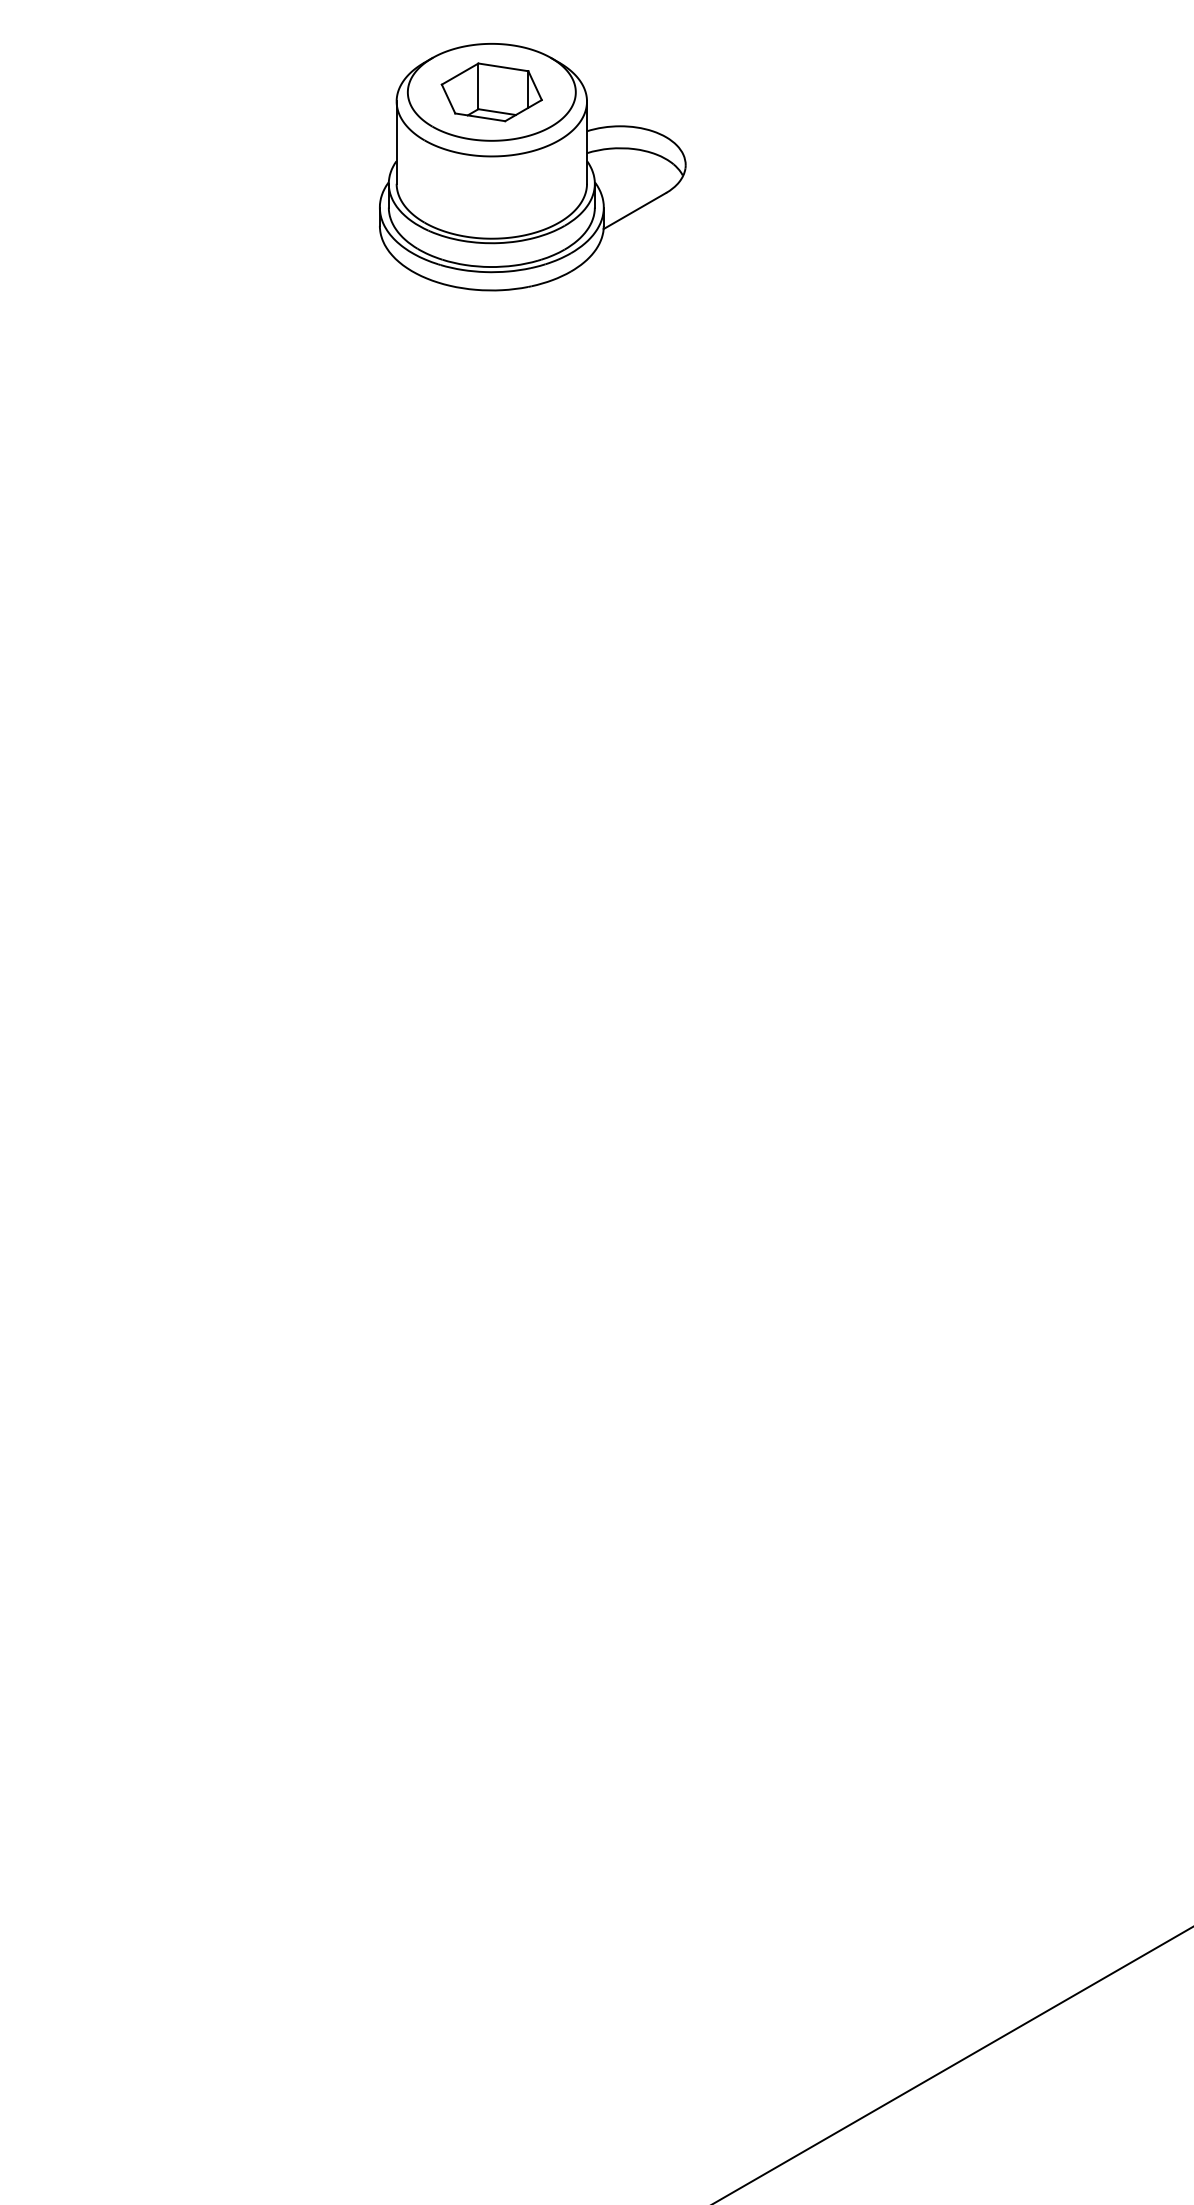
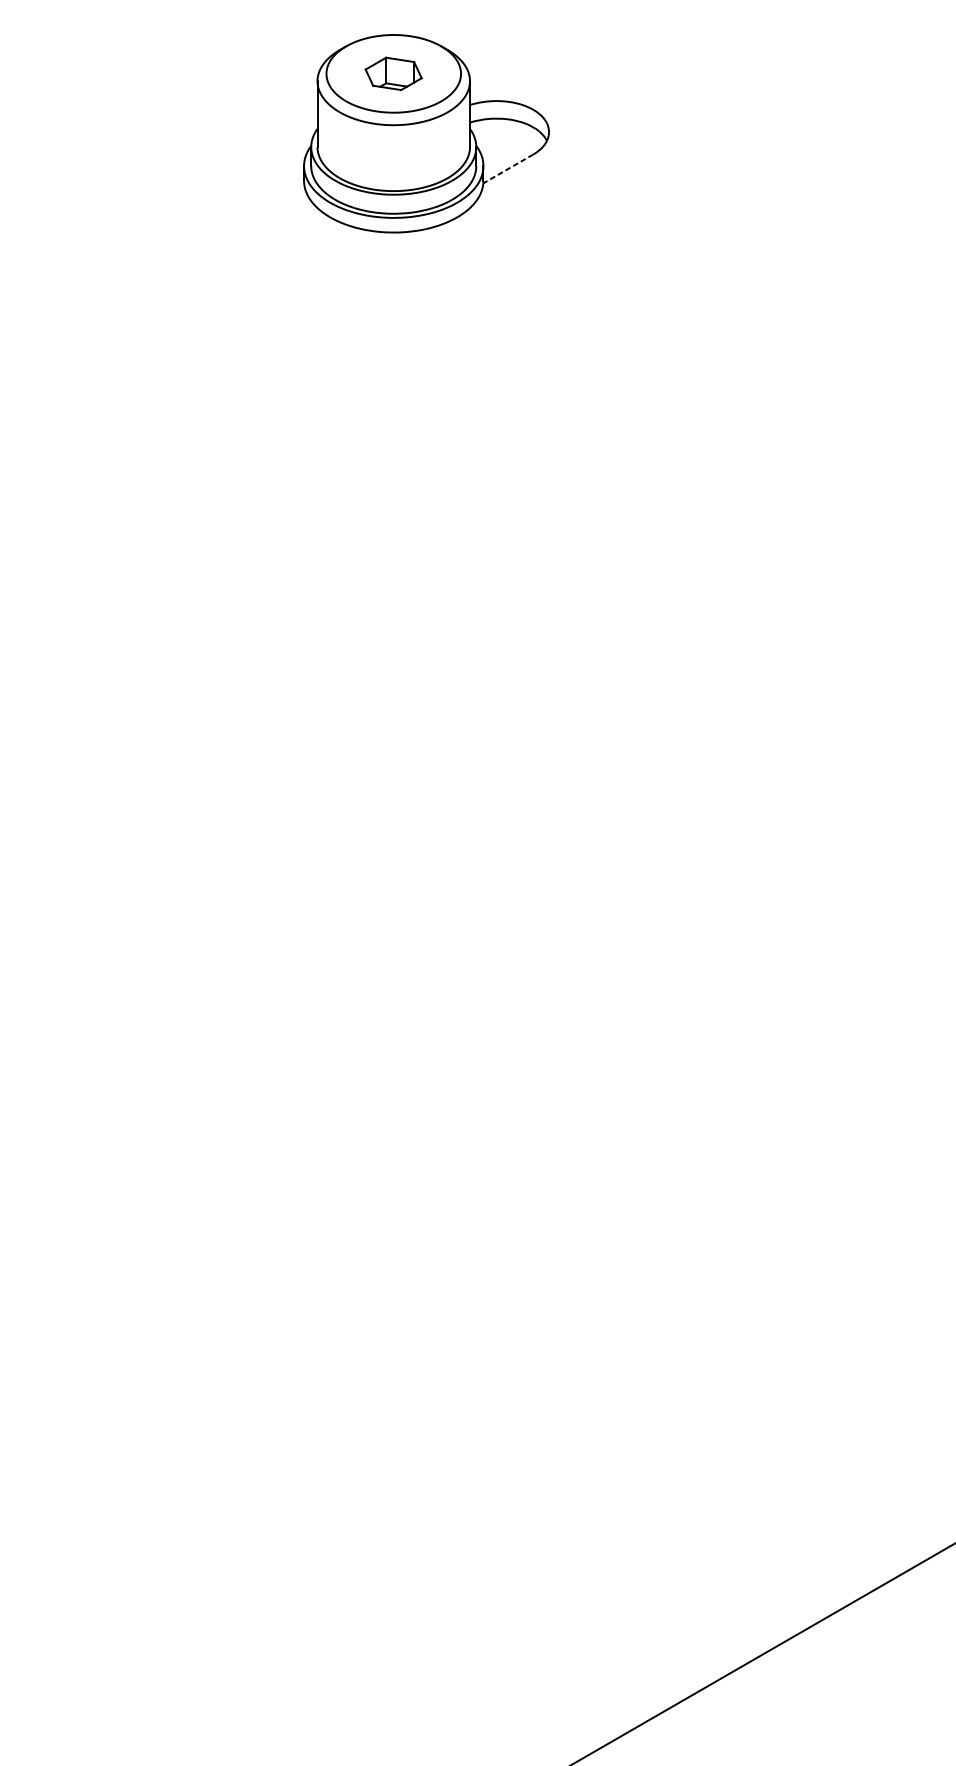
part: (491, 92) -> (393, 73), size x0.7
line: (634, 211) -> (508, 169), solid -> dashed

